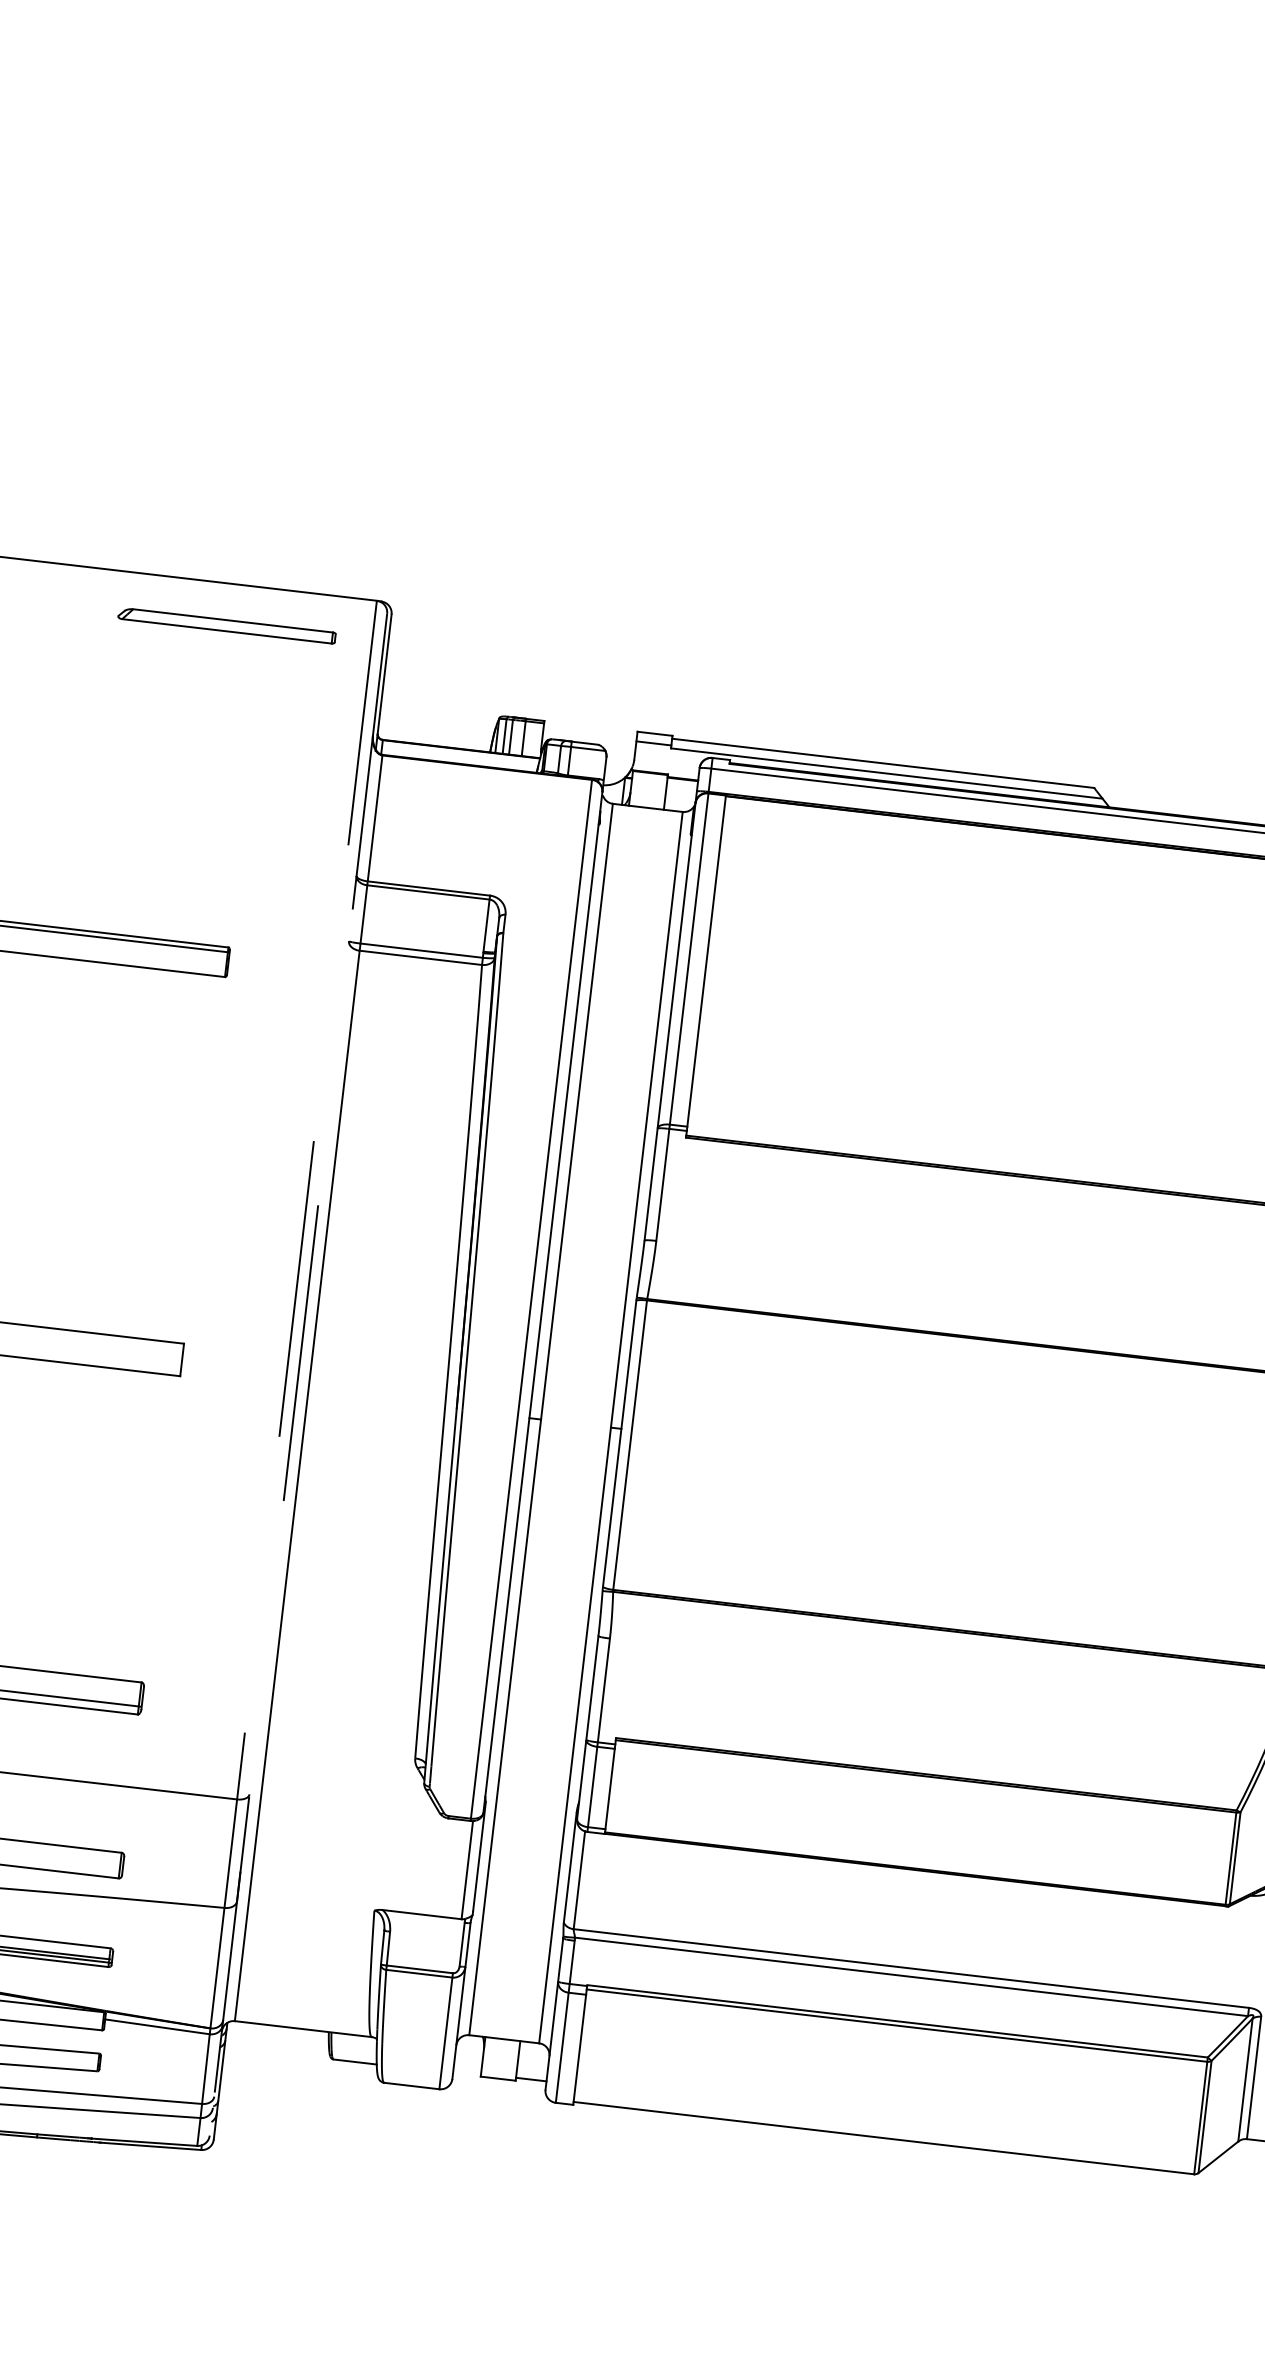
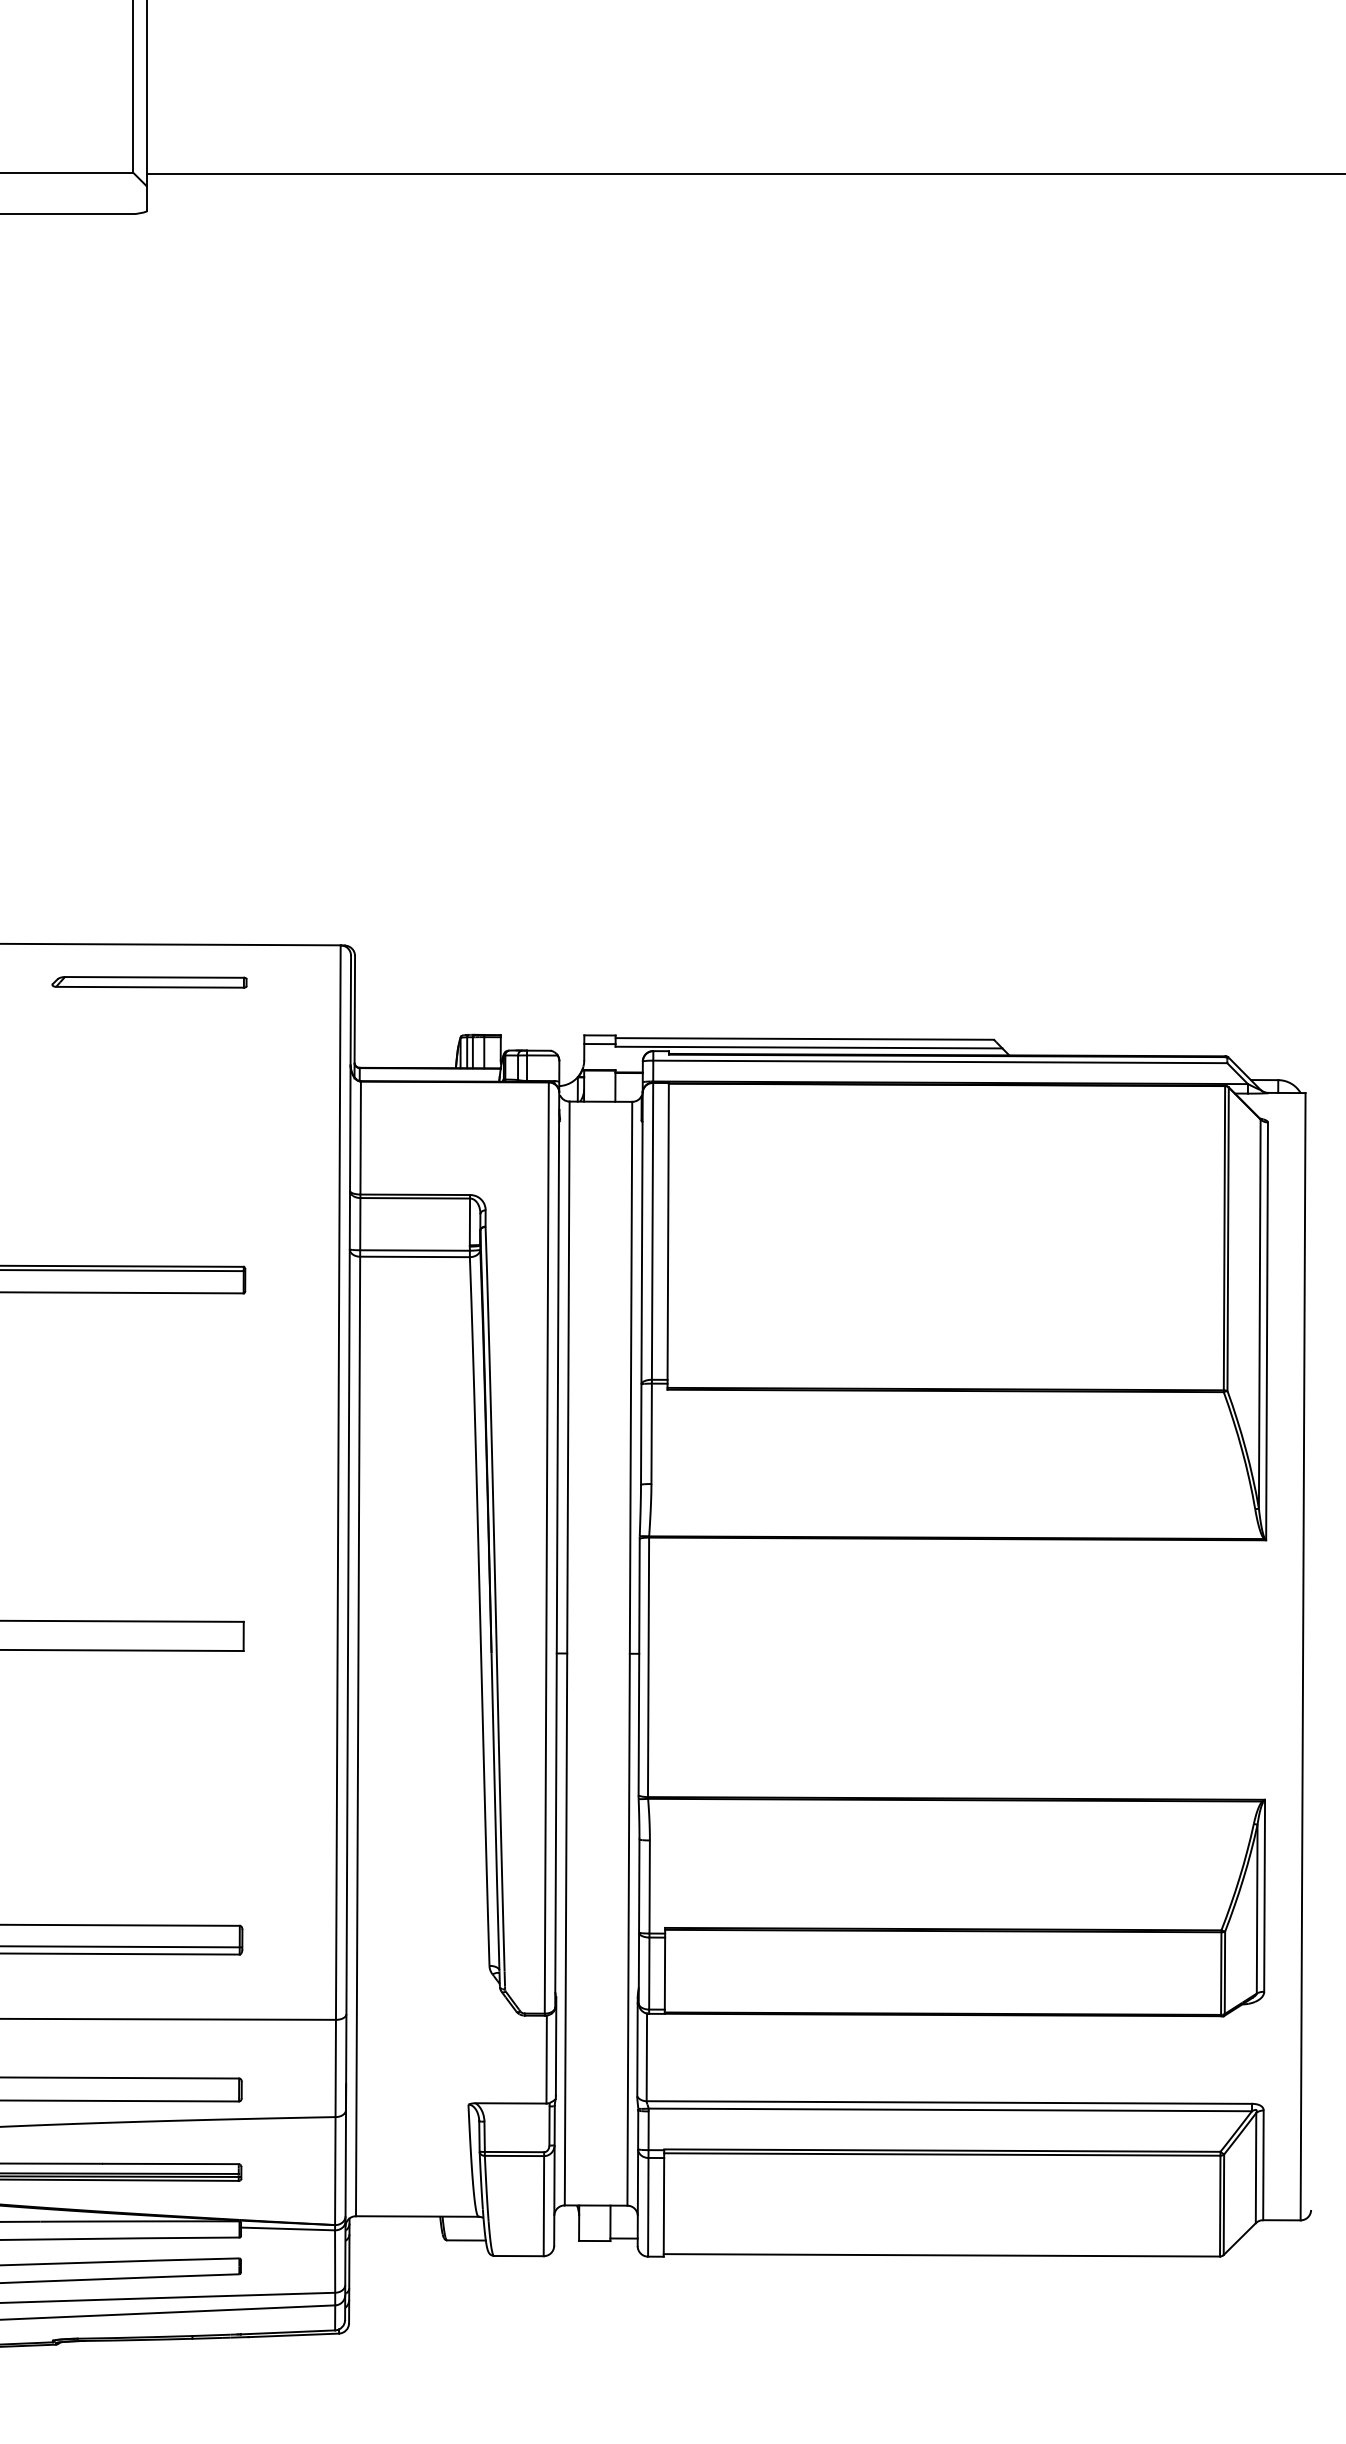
part: (226, 625) -> (149, 982), moved
line: (293, 1314) -> (337, 1585), dashed -> solid
line: (298, 1375) -> (348, 1638), dashed -> solid

